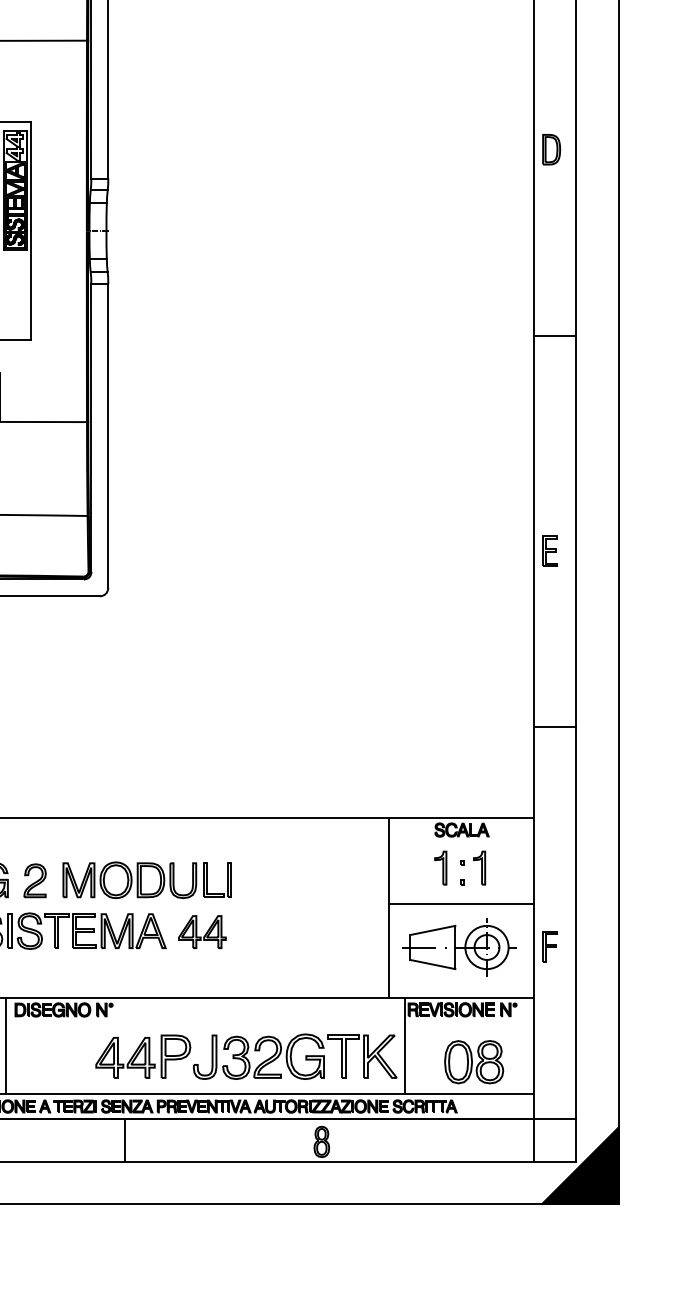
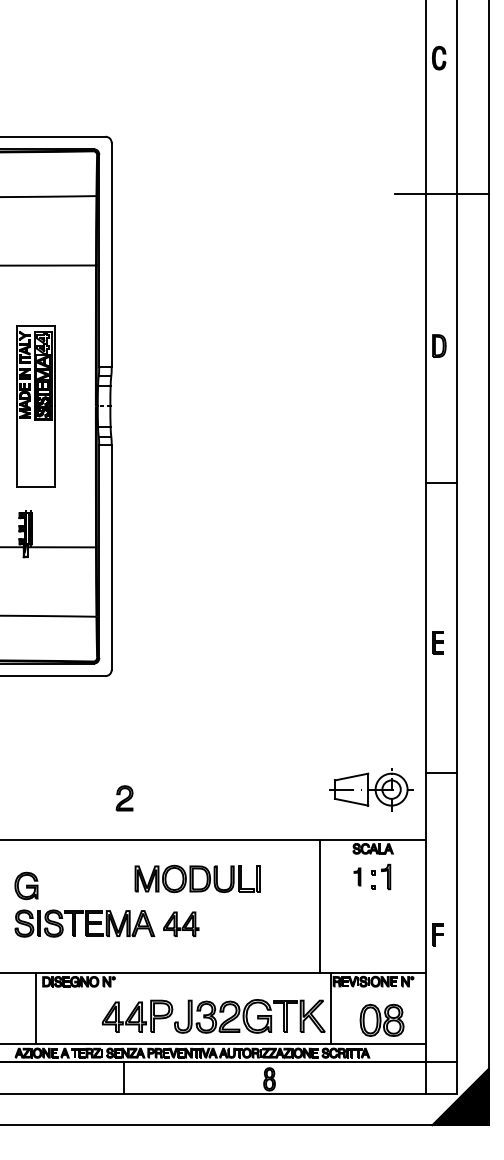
part: (440, 867) -> (357, 876), size x0.7
part: (147, 879) -> (197, 878), moved
part: (34, 880) -> (124, 798), moved
line: (461, 903) -> (372, 903), removed
part: (459, 947) -> (371, 789), moved

